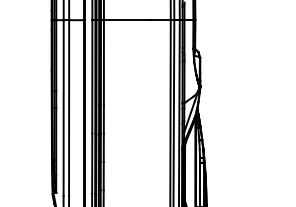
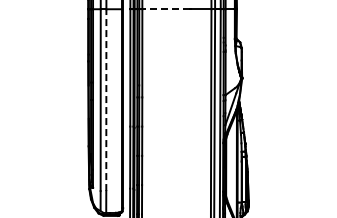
line: (127, 20) -> (166, 9), solid -> dashed
line: (69, 108) -> (106, 100), solid -> dashed

